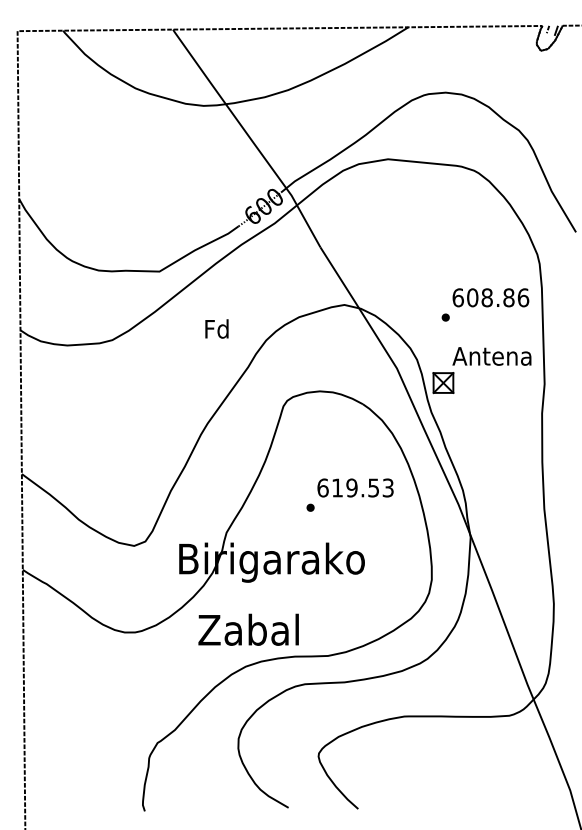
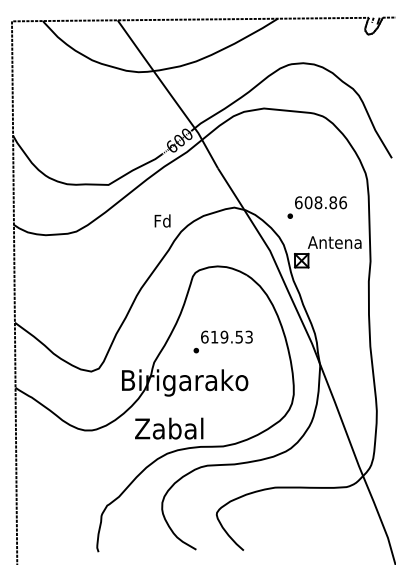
text: (484, 304) -> (316, 207), moved
text: (216, 328) -> (162, 220), moved
text: (349, 494) -> (222, 341), moved

